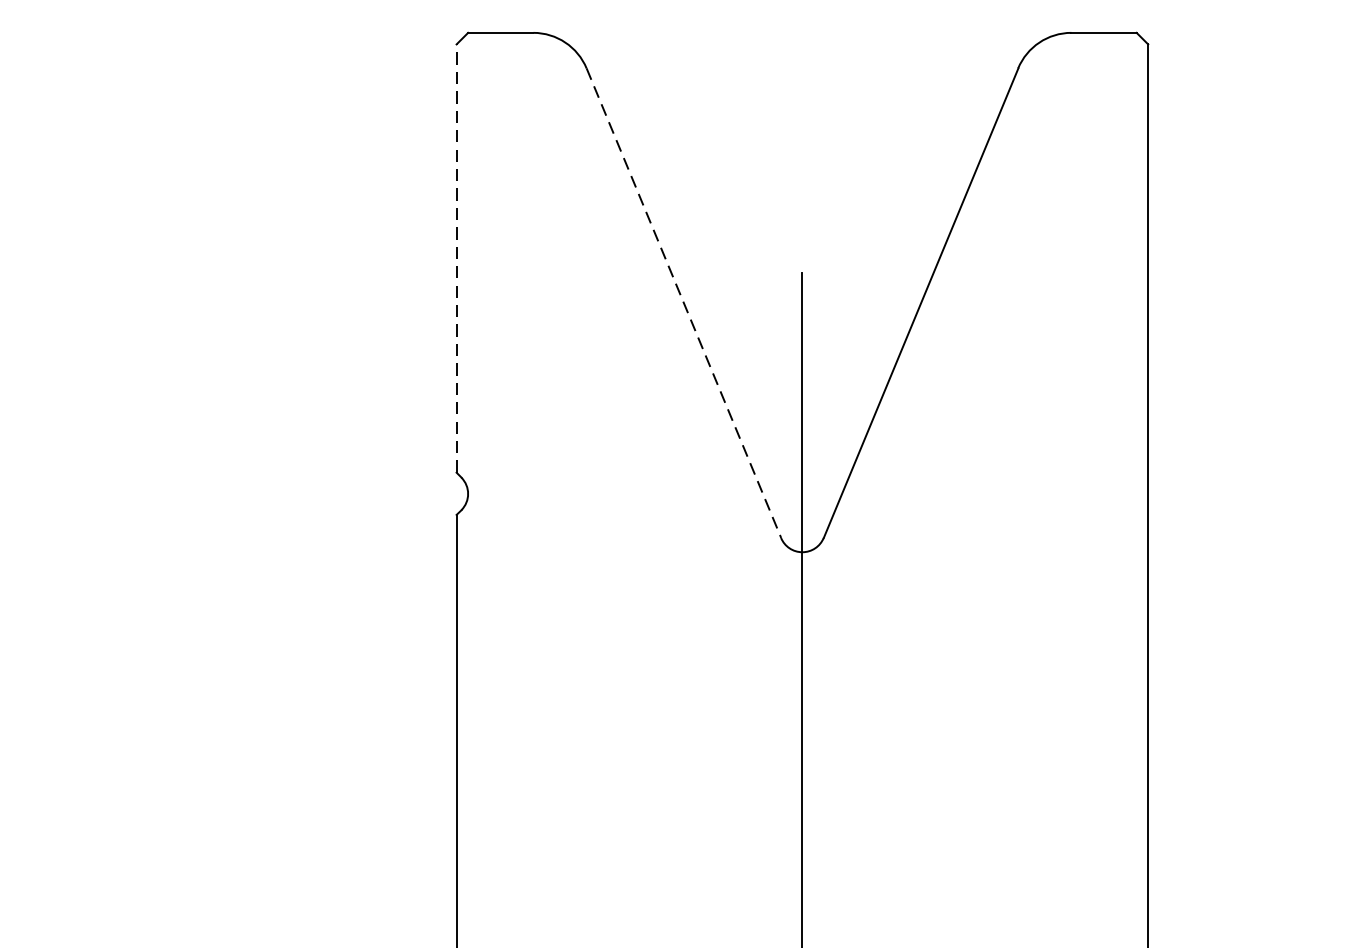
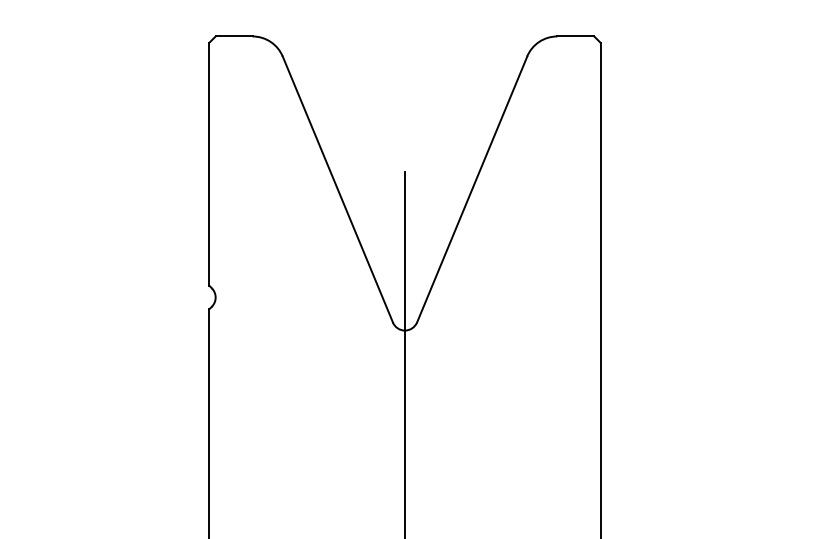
line: (457, 257) -> (209, 163), dashed -> solid
line: (683, 303) -> (337, 189), dashed -> solid

